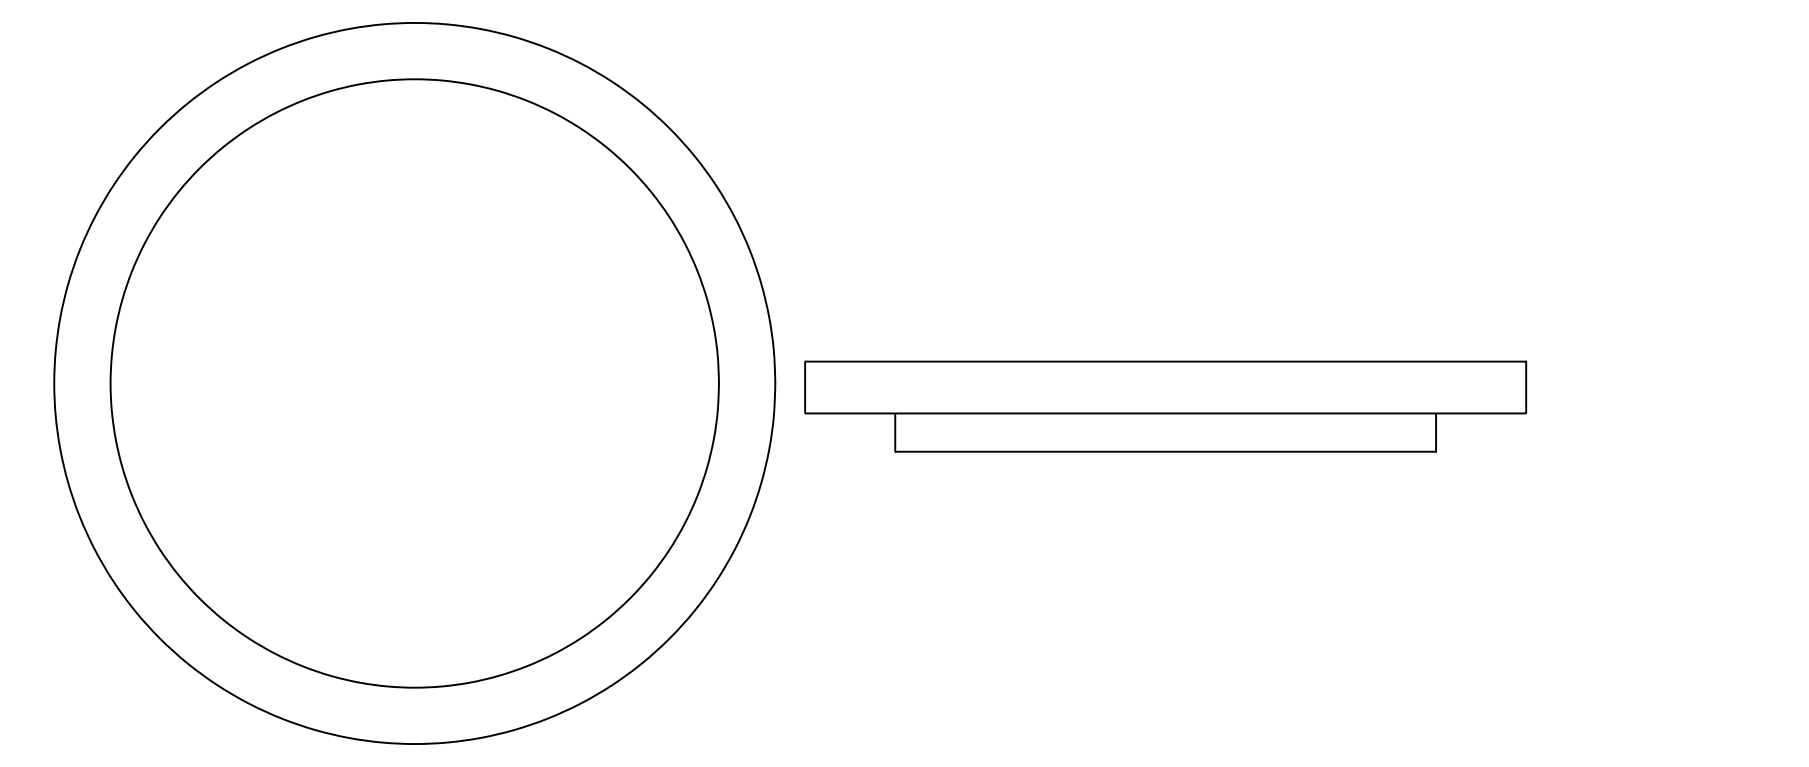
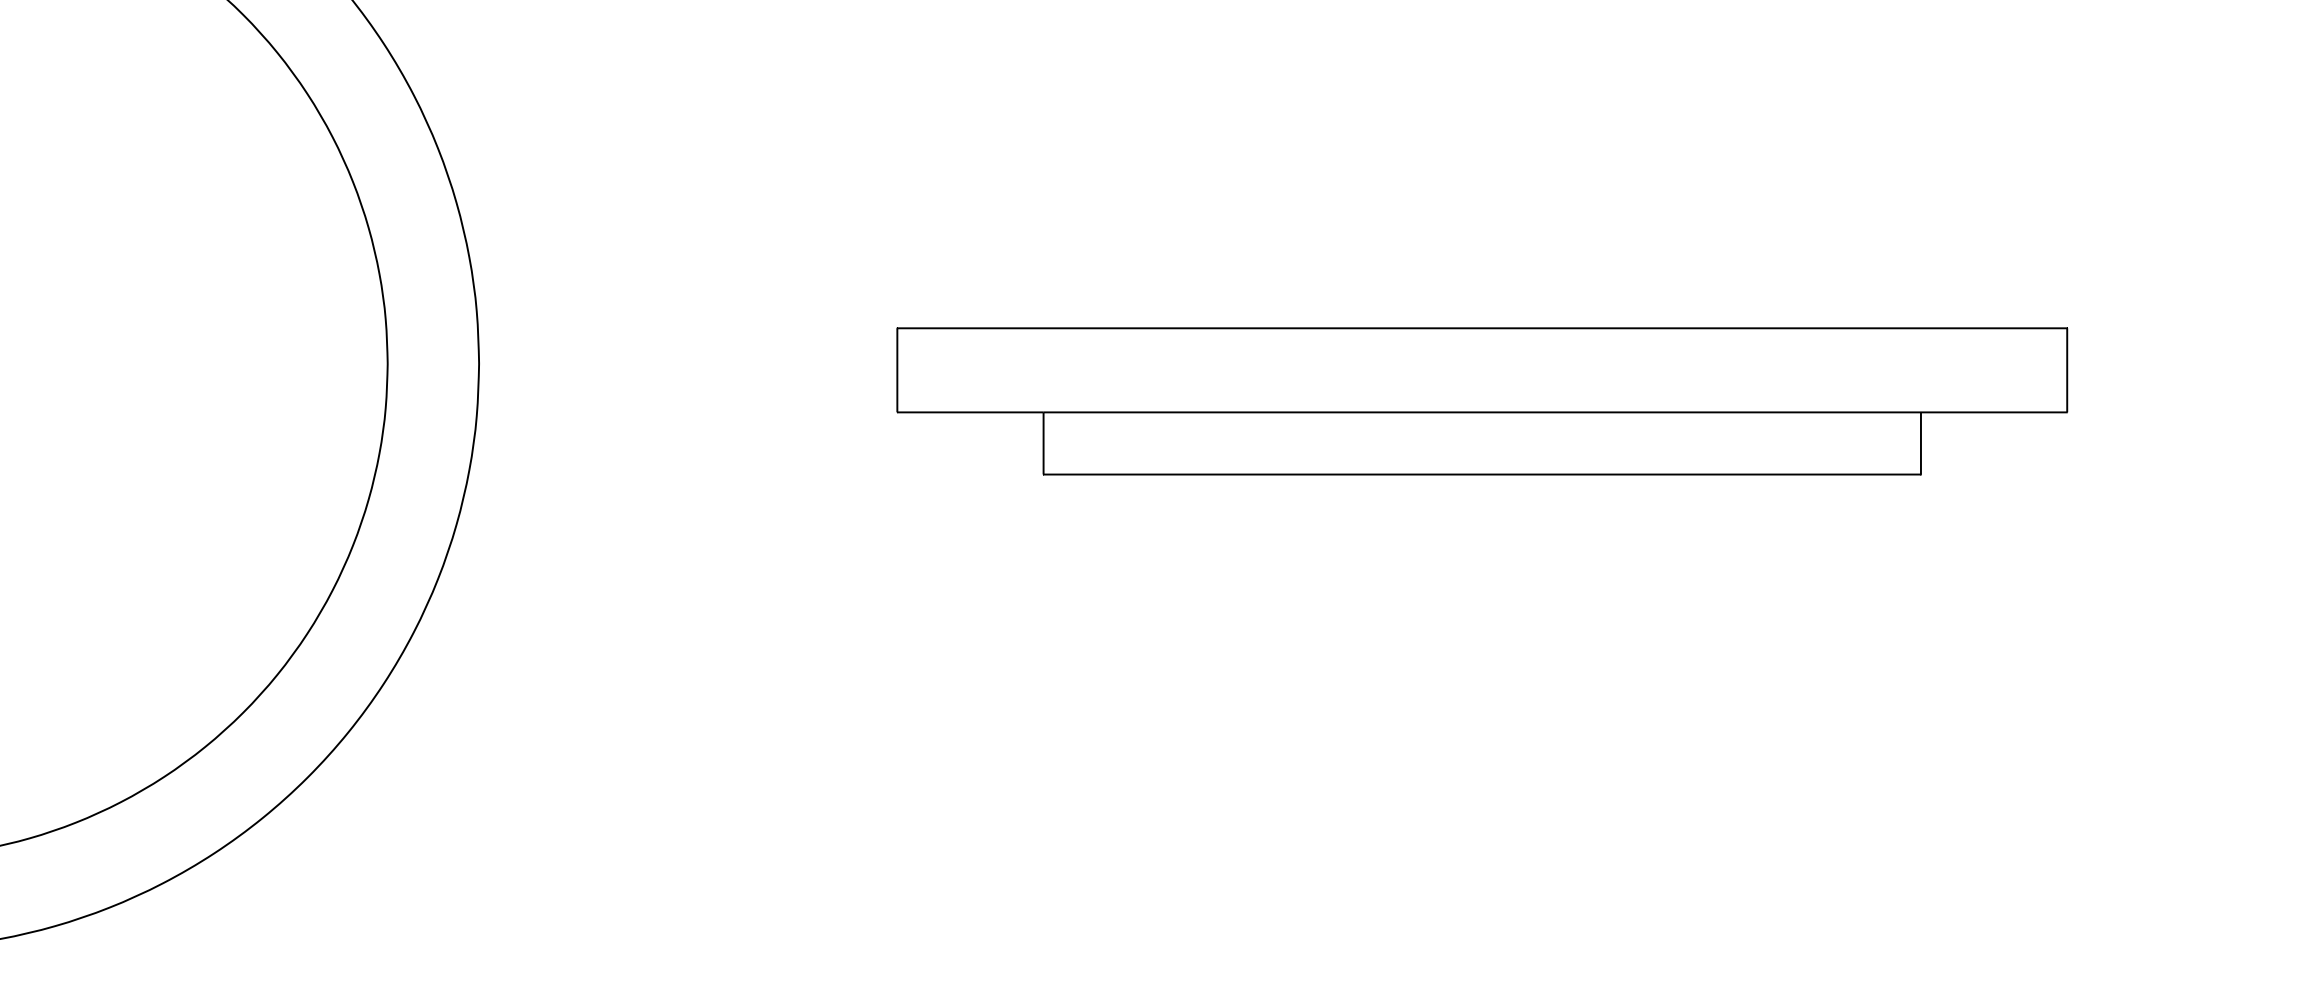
part: (1165, 406) -> (1482, 401), moved

